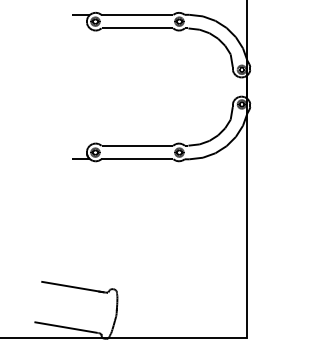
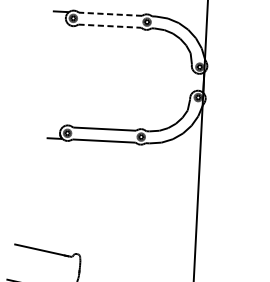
line: (137, 14) -> (110, 13), solid -> dashed
line: (137, 28) -> (109, 26), solid -> dashed

